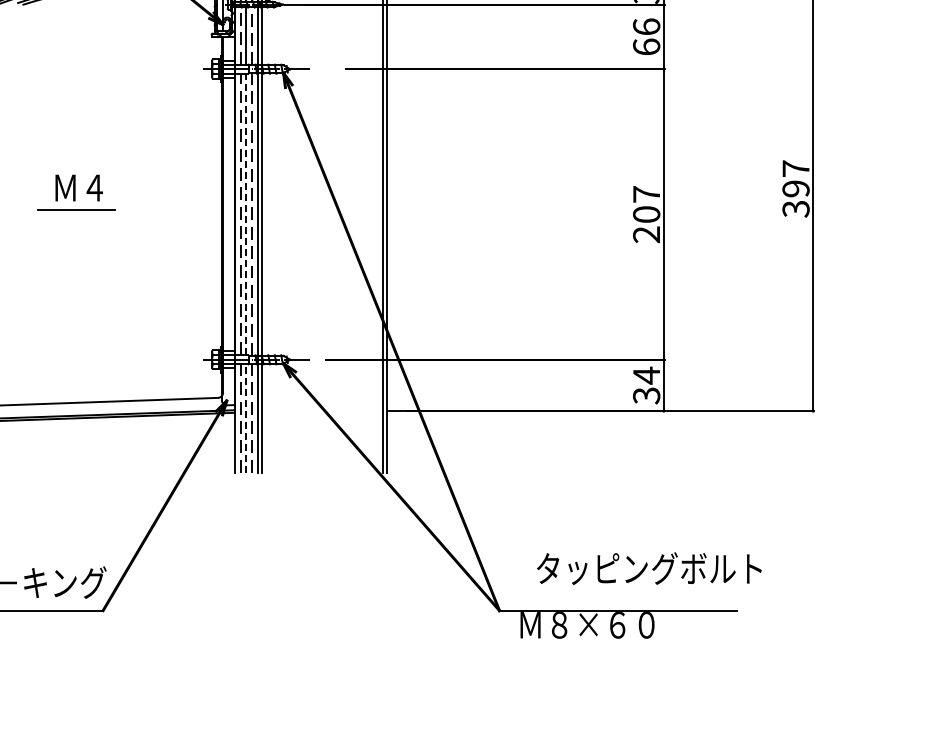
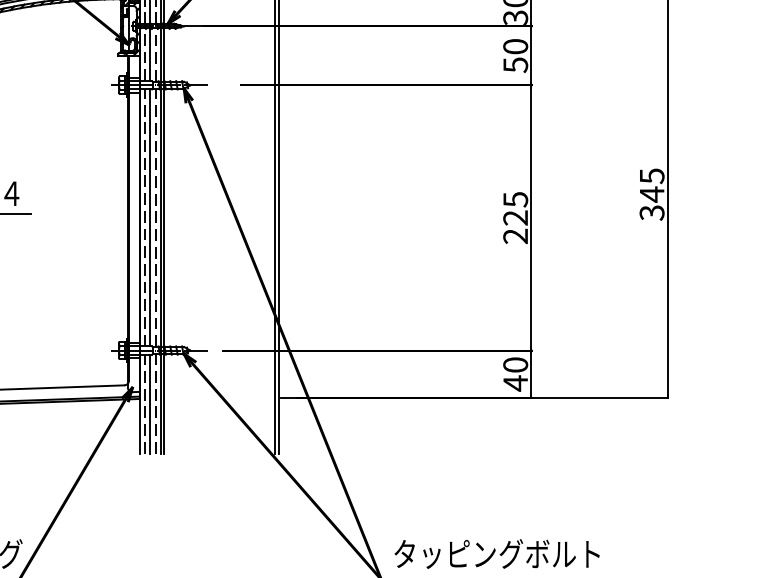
text: (646, 36) -> (515, 55), 66 -> 50
text: (795, 179) -> (651, 185), 397 -> 345
text: (646, 204) -> (515, 208), 207 -> 225
line: (246, 214) -> (150, 217), dashed -> solid
text: (646, 385) -> (515, 374), 34 -> 40
line: (246, 417) -> (150, 403), dashed -> solid
text: (649, 568) -> (497, 553), moved

